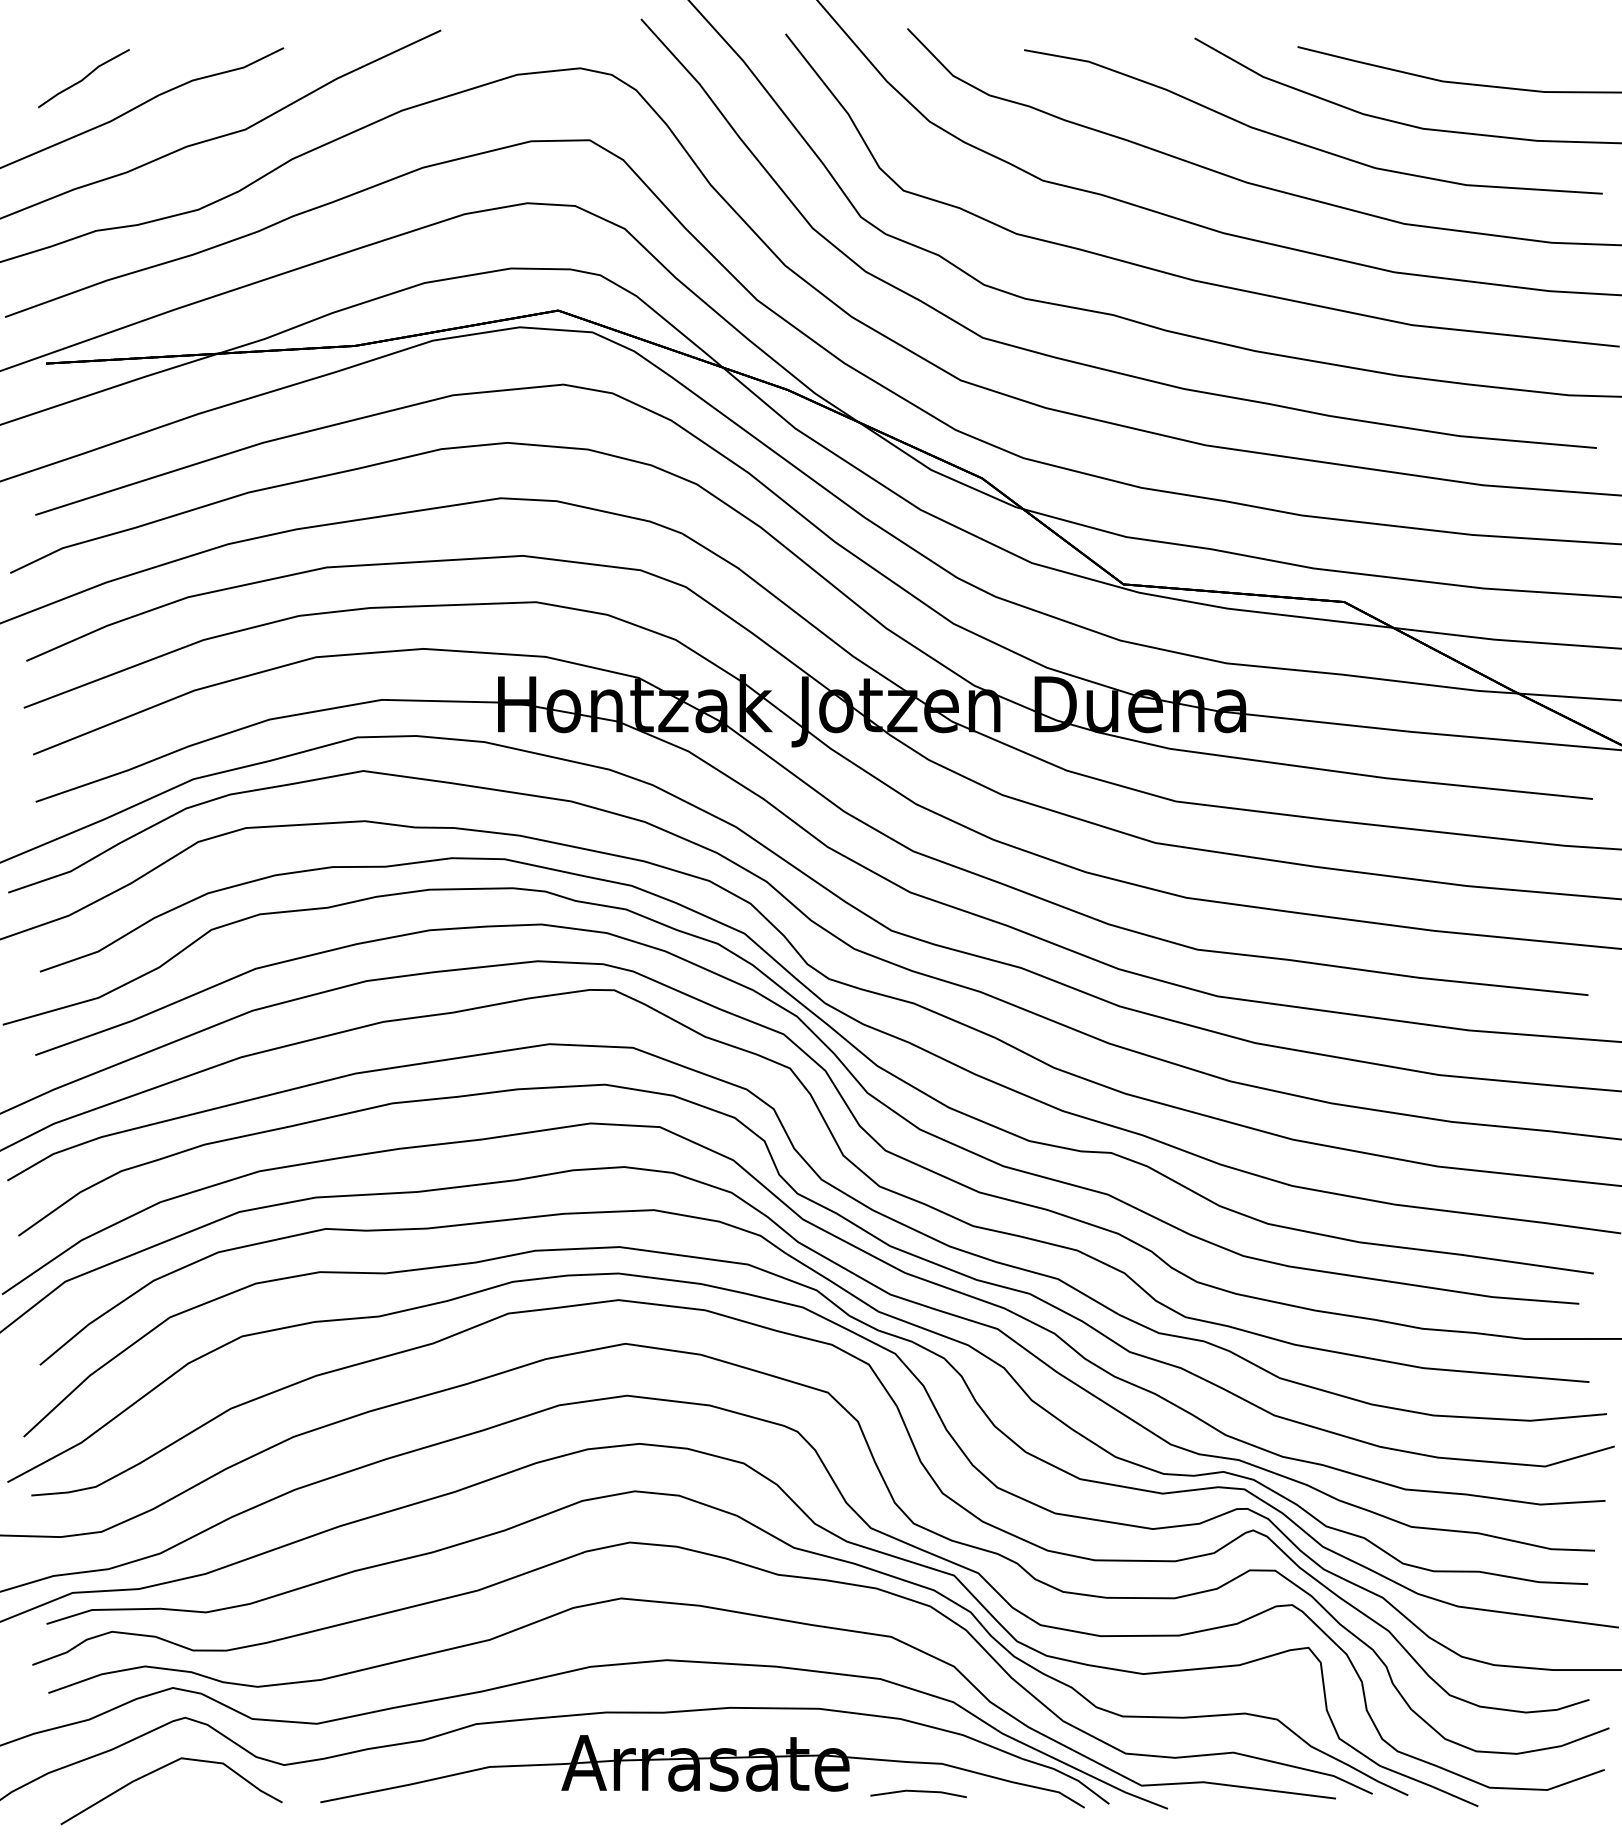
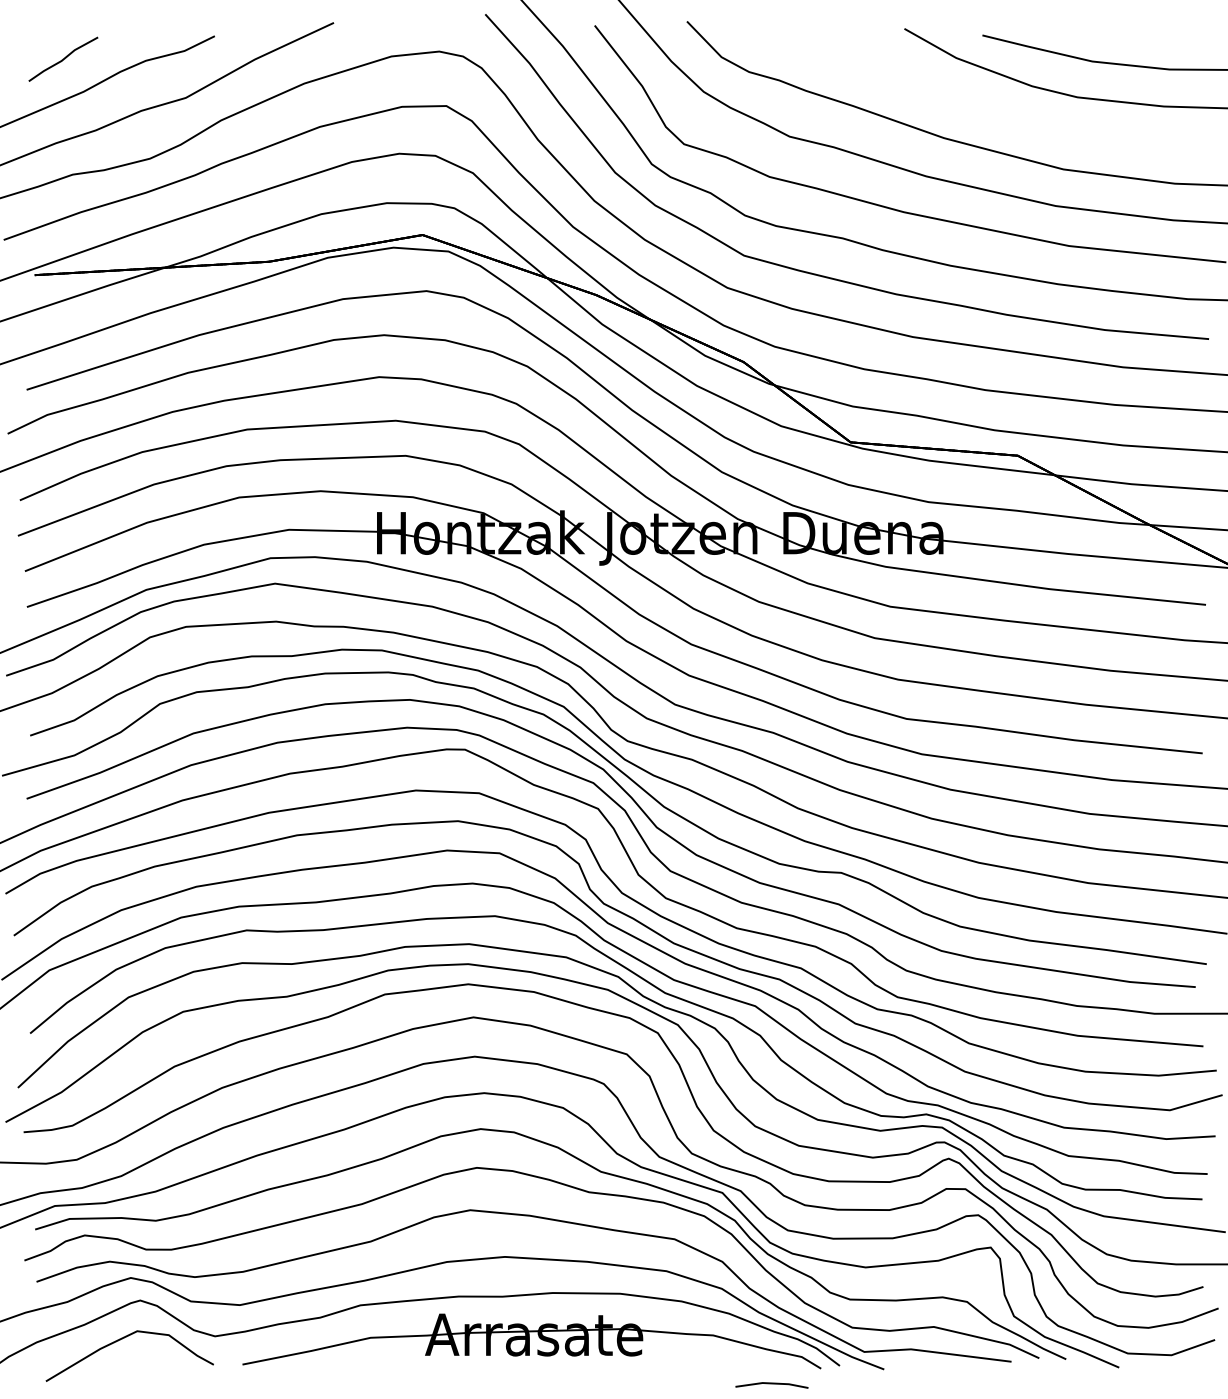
part: (1304, 143) -> (987, 108), removed
line: (918, 1792) -> (771, 1384), moved

